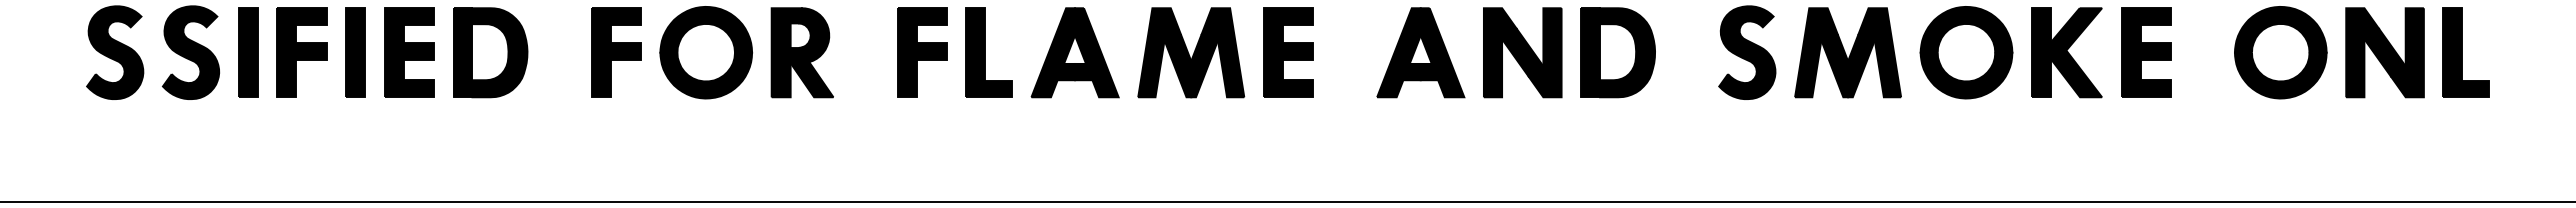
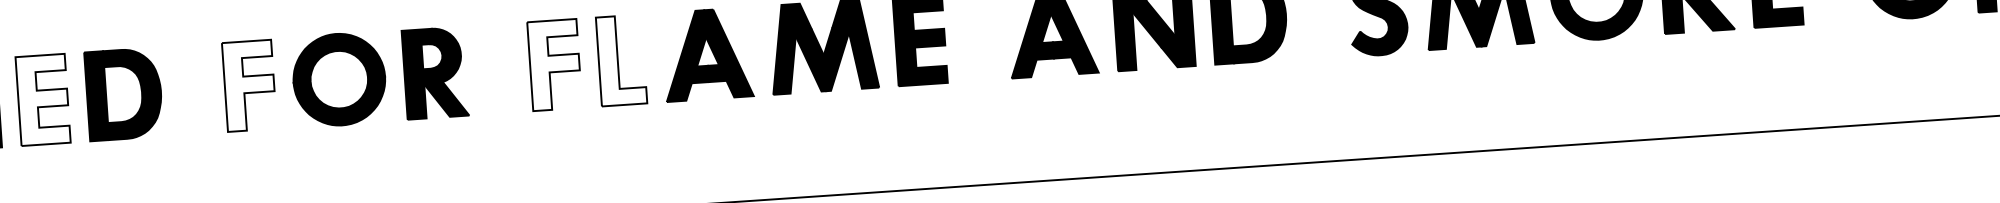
fill: (408, 52) -> (42, 99), removed
fill: (615, 52) -> (248, 85), removed
fill: (921, 52) -> (554, 64), removed
fill: (988, 52) -> (620, 60), removed

